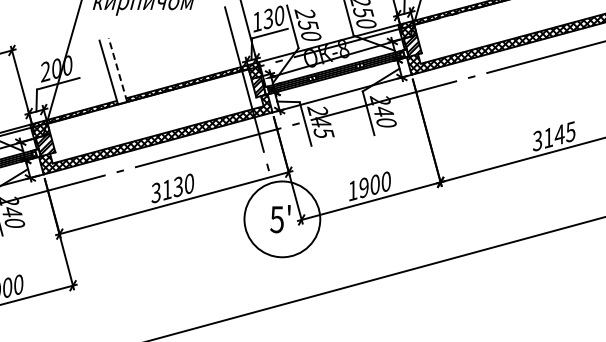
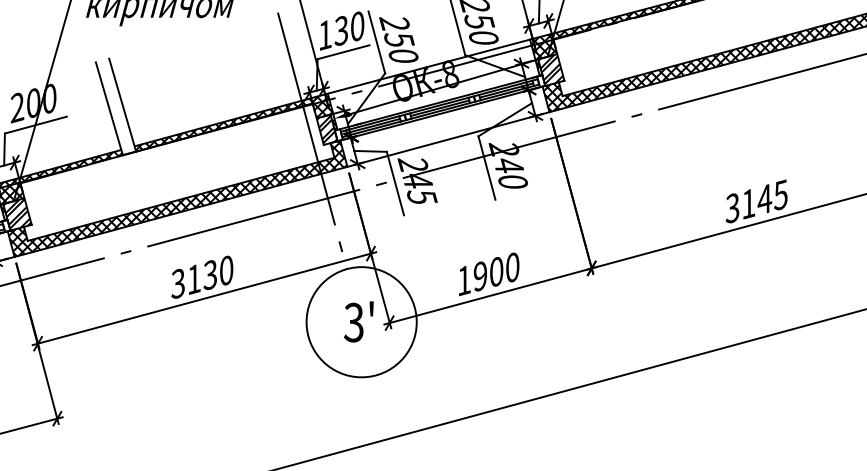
line: (117, 69) -> (121, 104), dashed -> solid
text: (276, 219) -> (353, 322), 5' -> 3'

